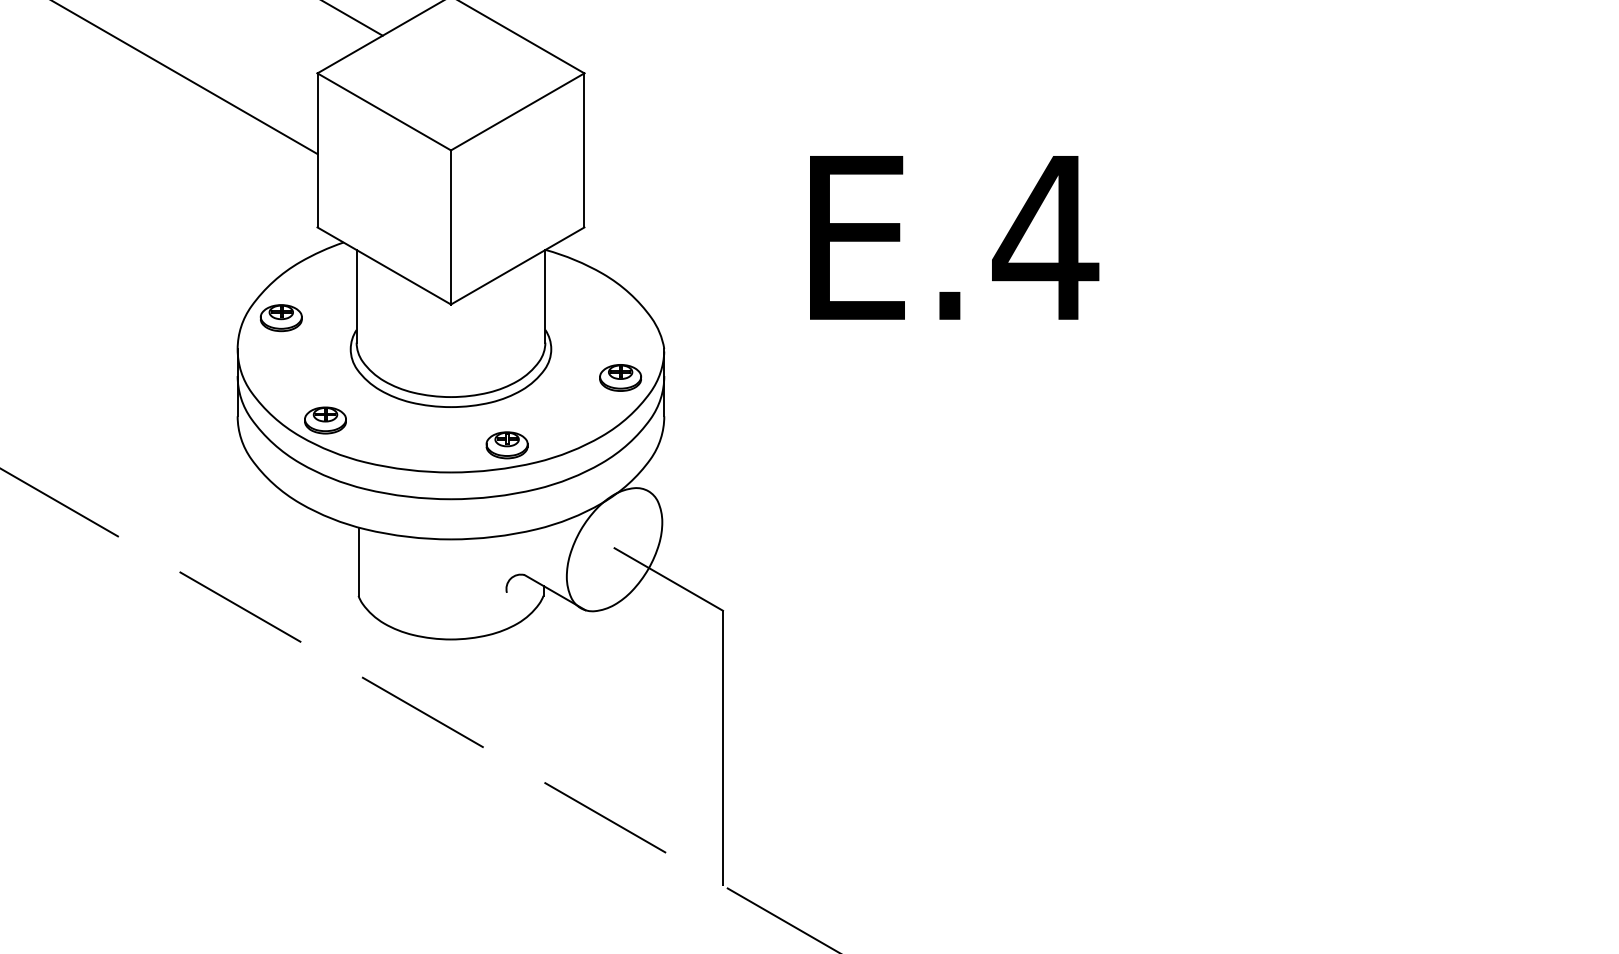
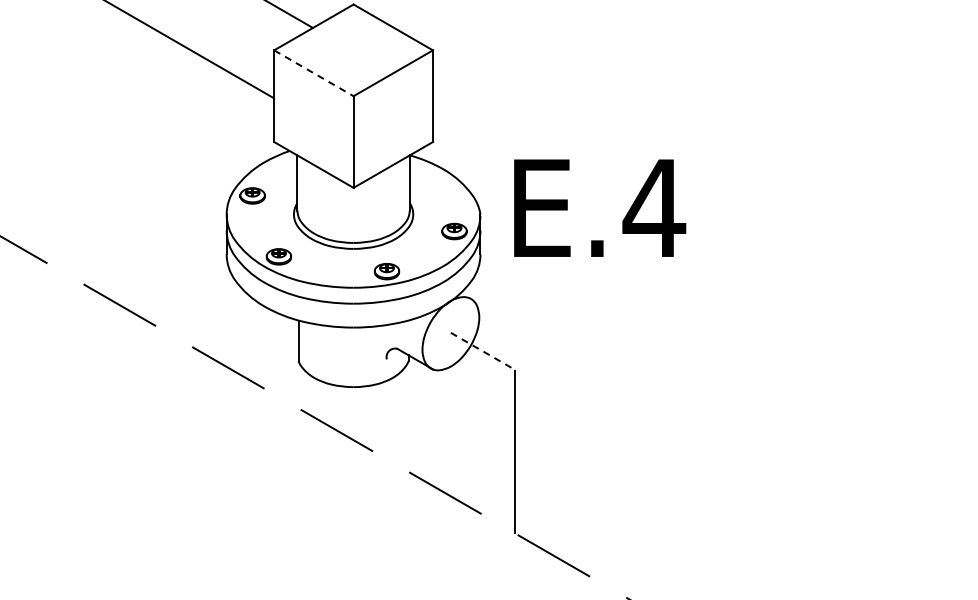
line: (383, 112) -> (313, 73), solid -> dashed
text: (955, 236) -> (600, 207), moved
line: (669, 579) -> (483, 351), solid -> dashed

